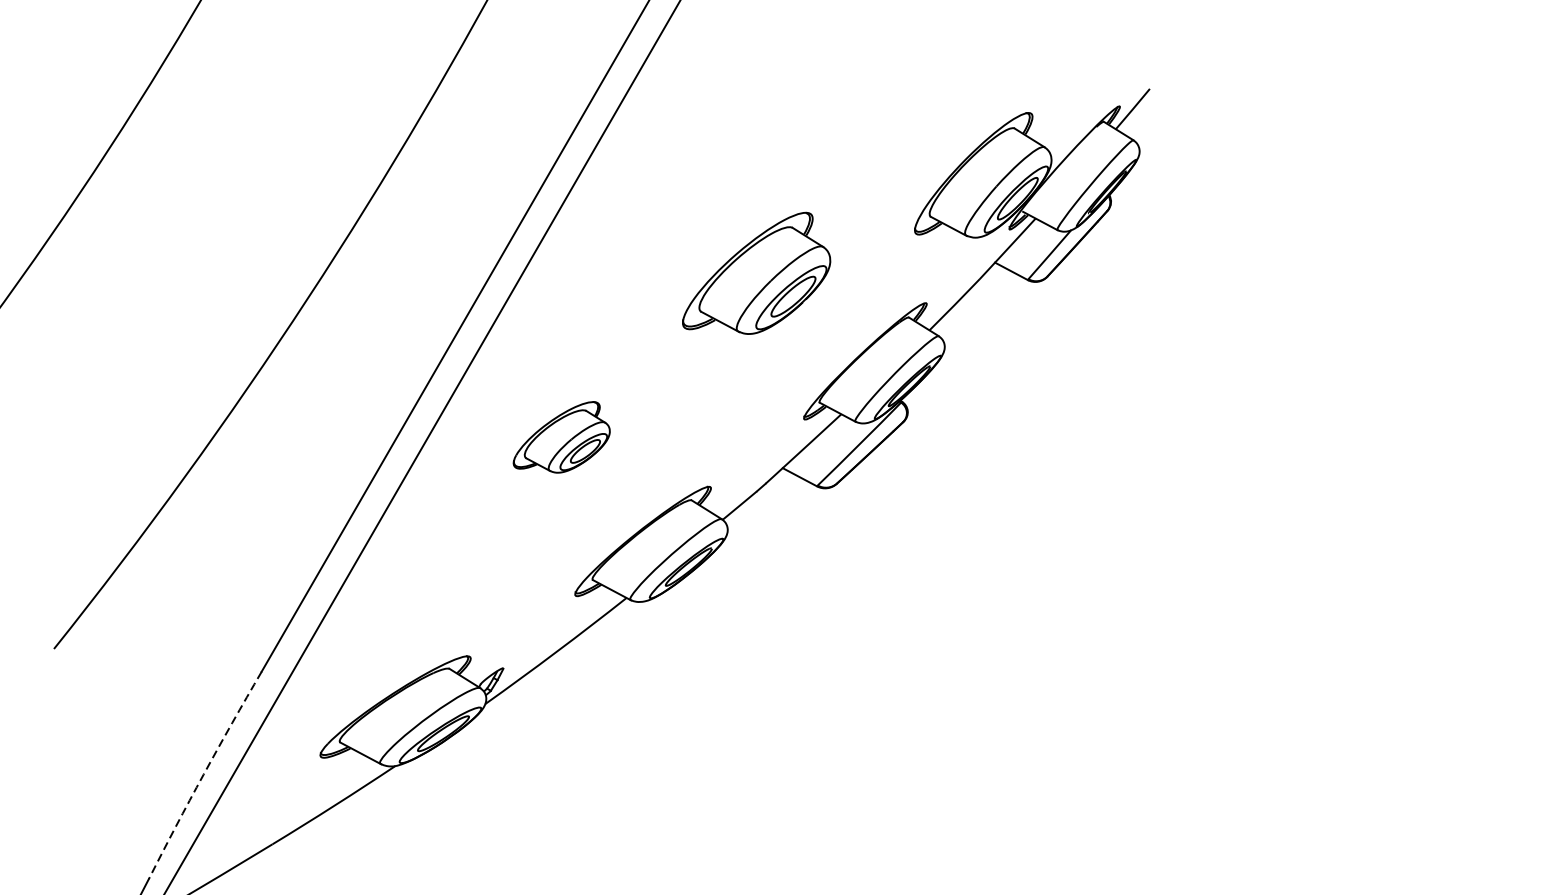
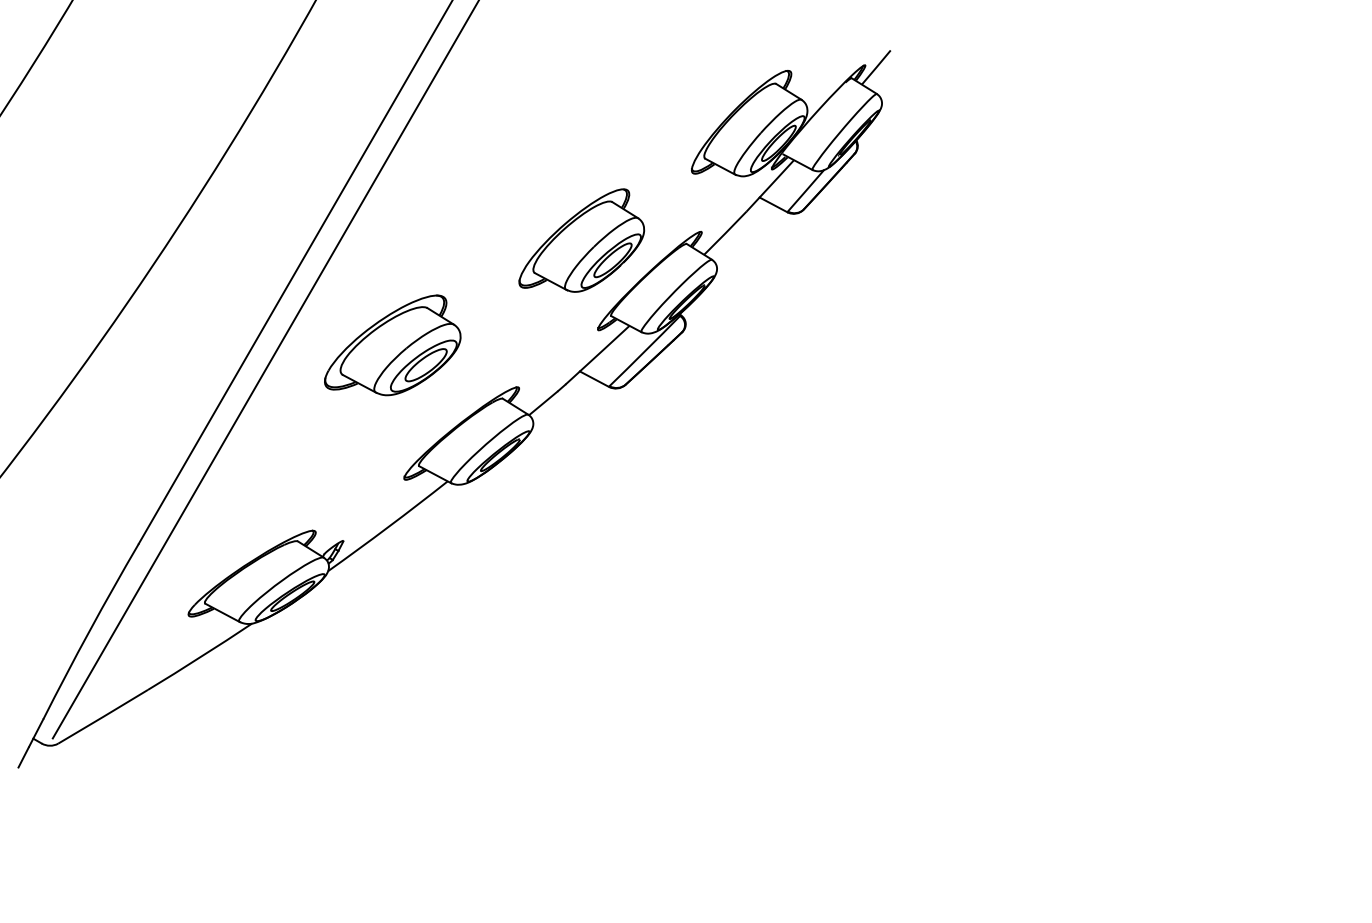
part: (756, 273) -> (581, 240), moved
part: (561, 437) -> (392, 345), size x1.67
arc: (203, 774) -> (89, 630), dashed -> solid

